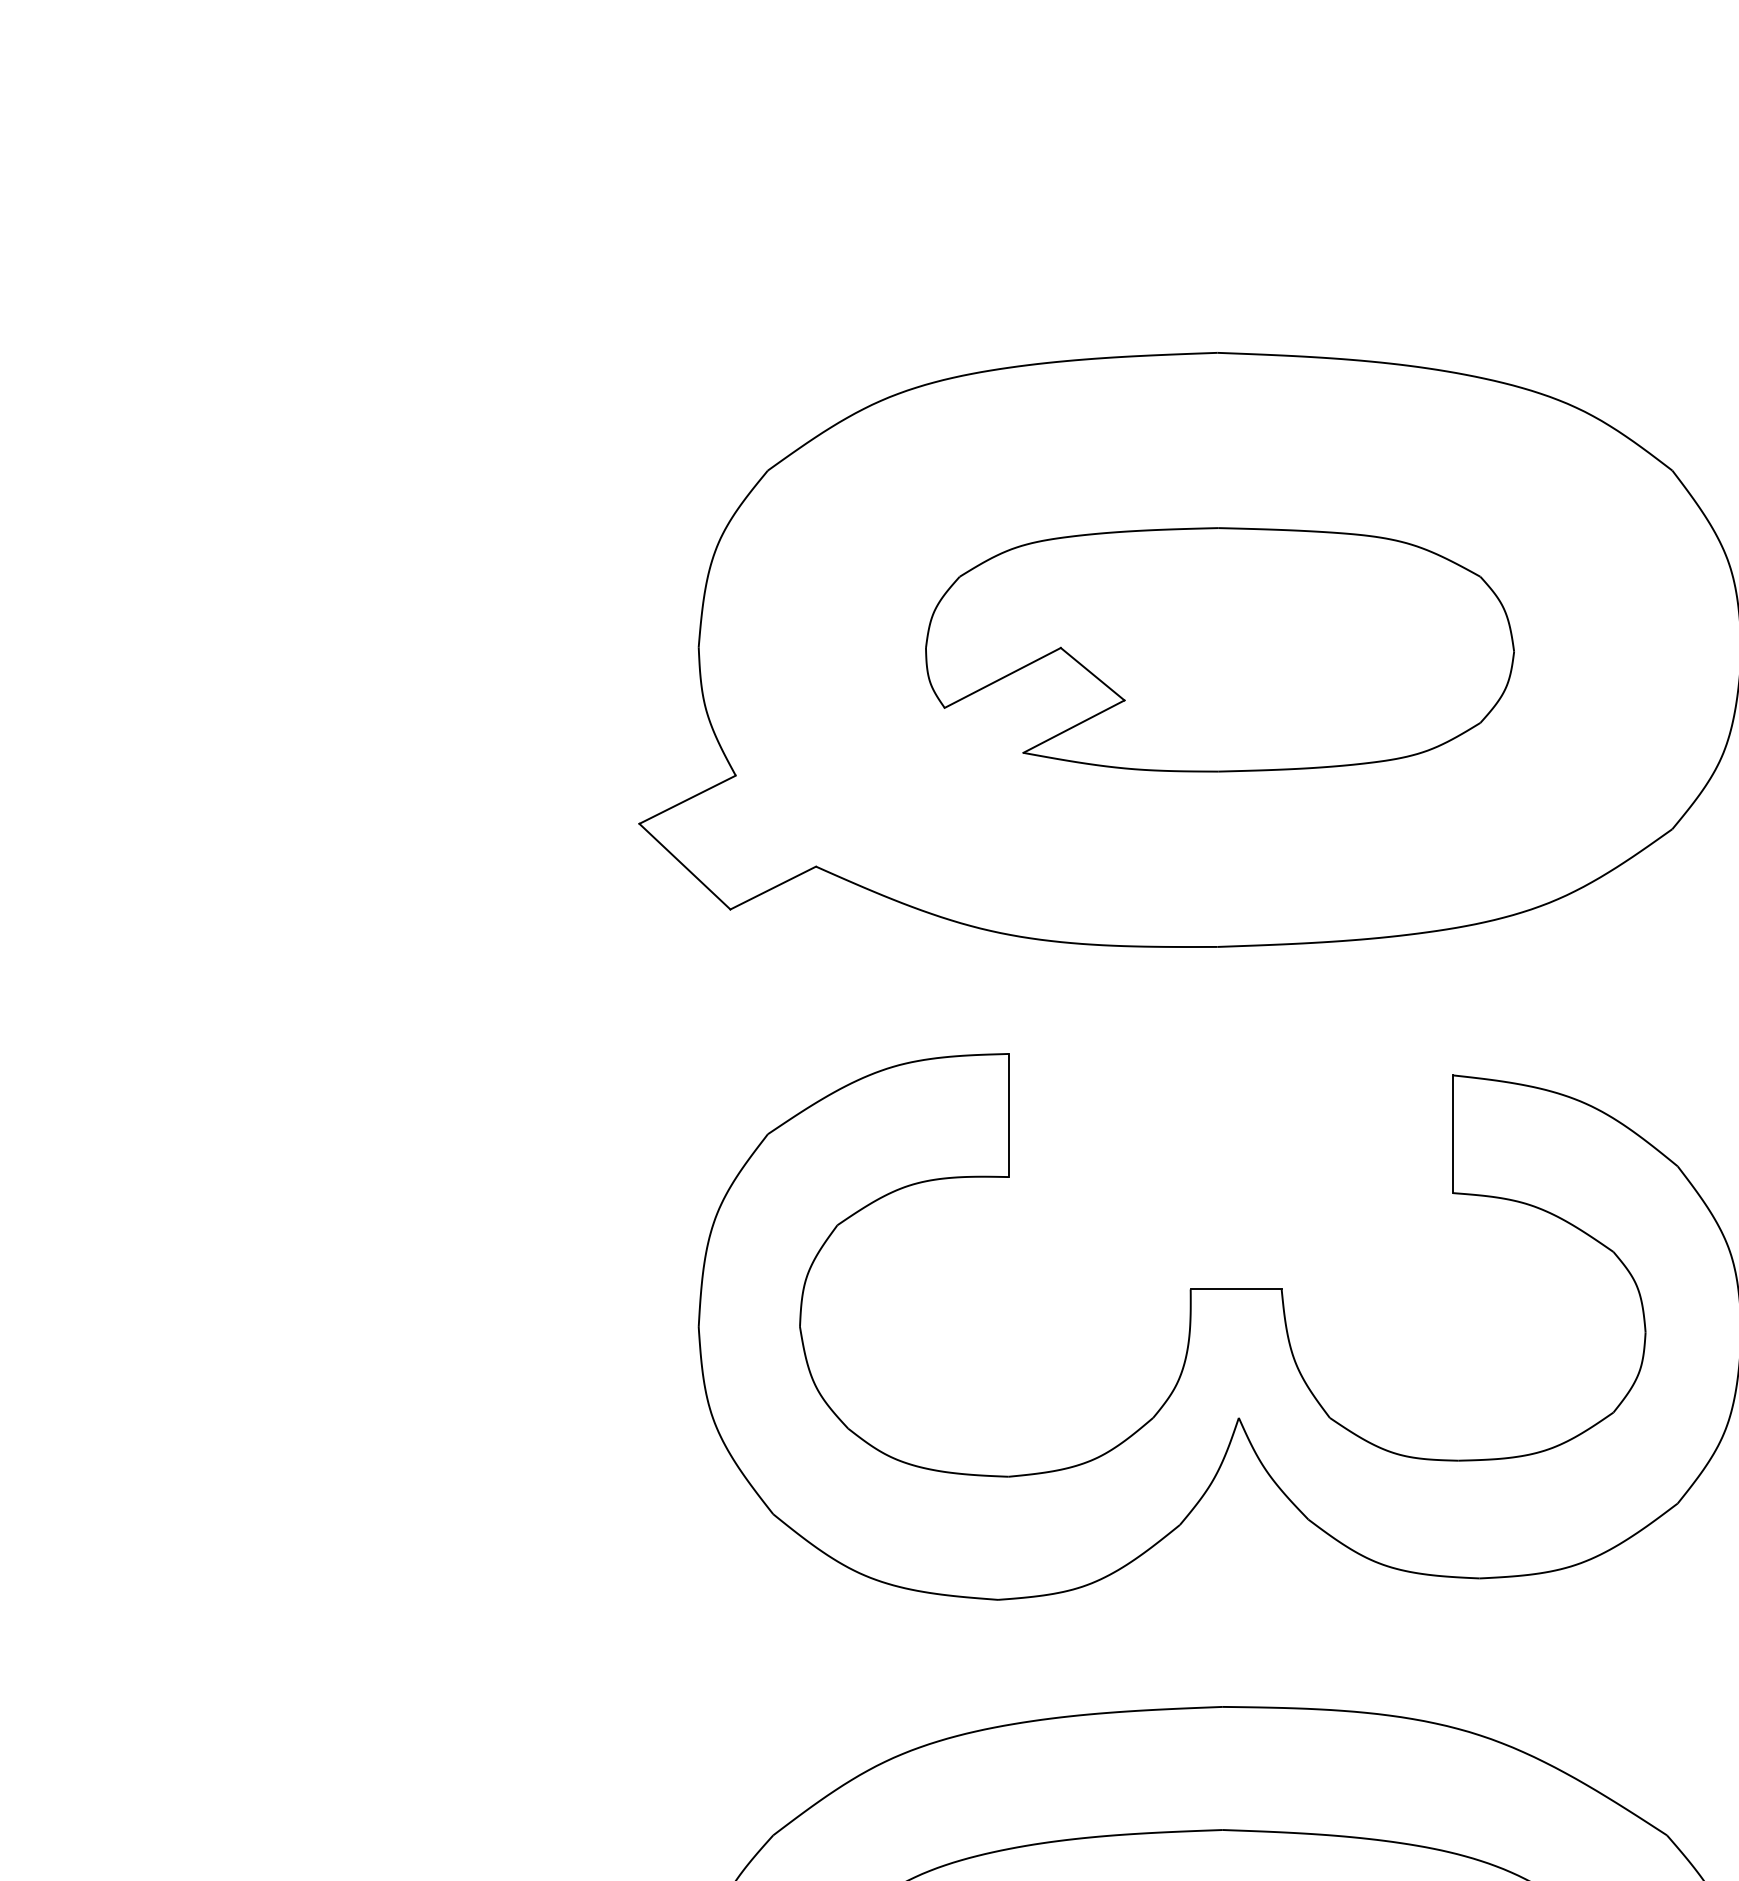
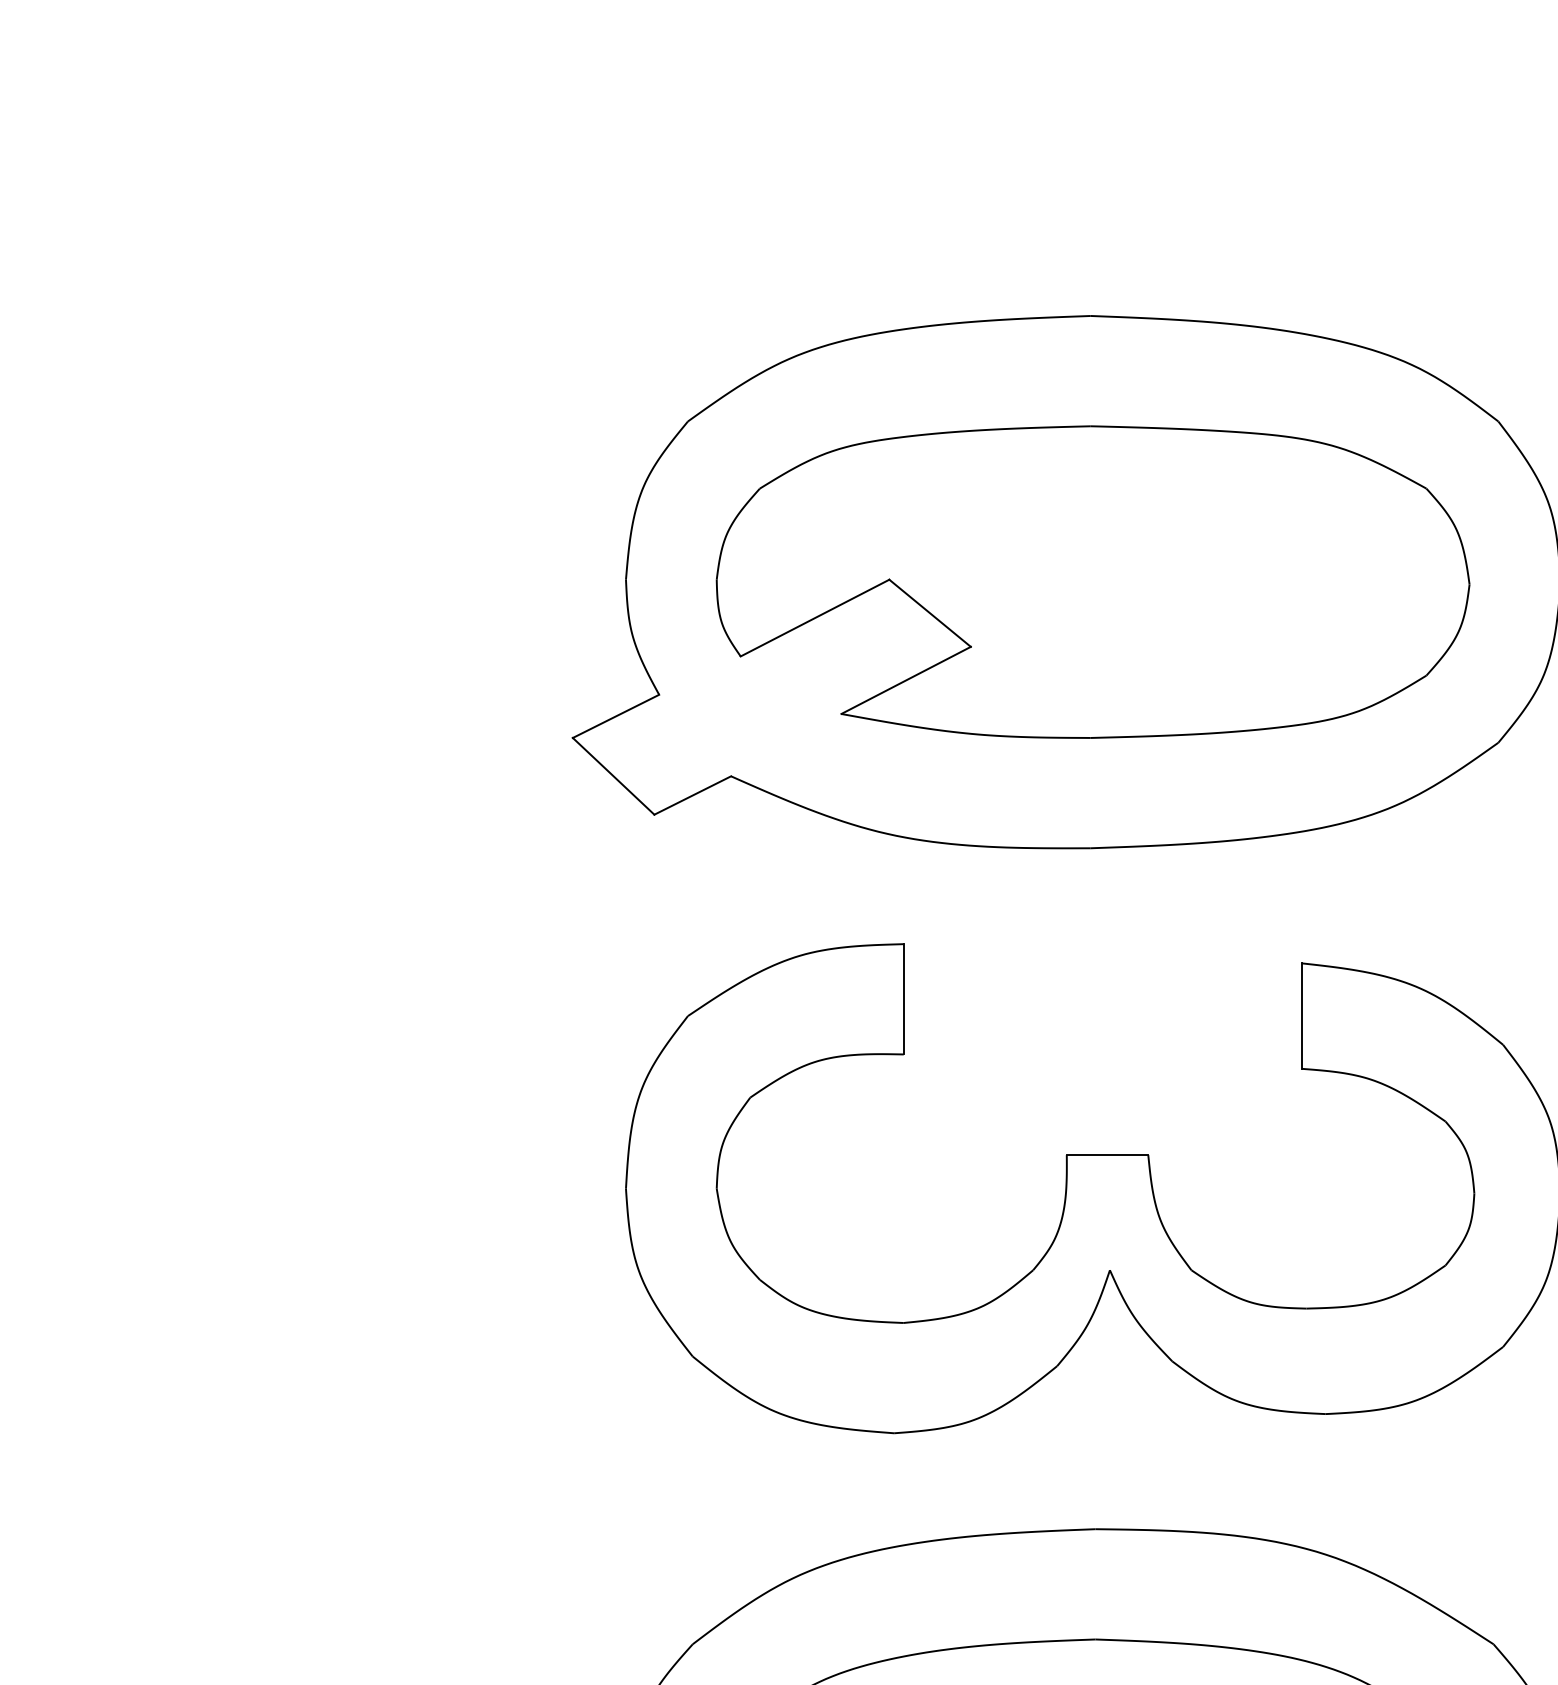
part: (1219, 649) -> (1092, 581), size x1.43

